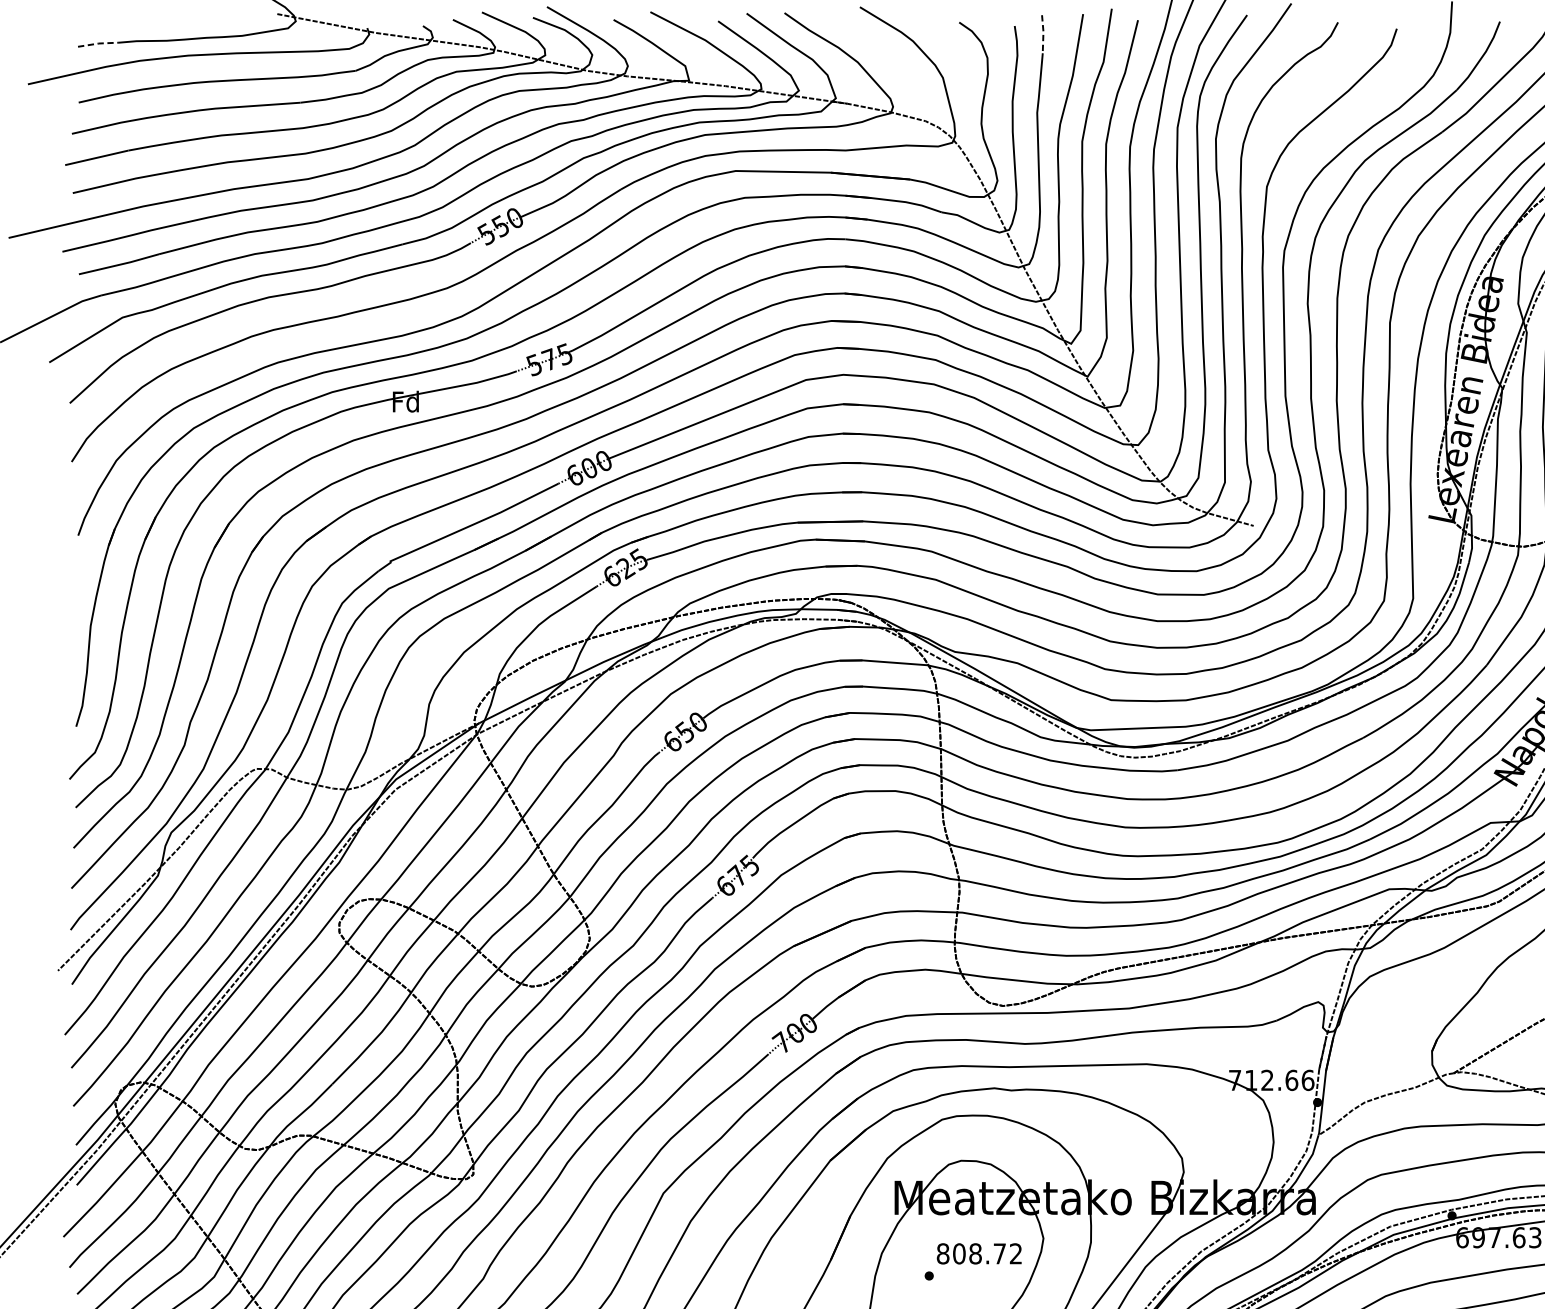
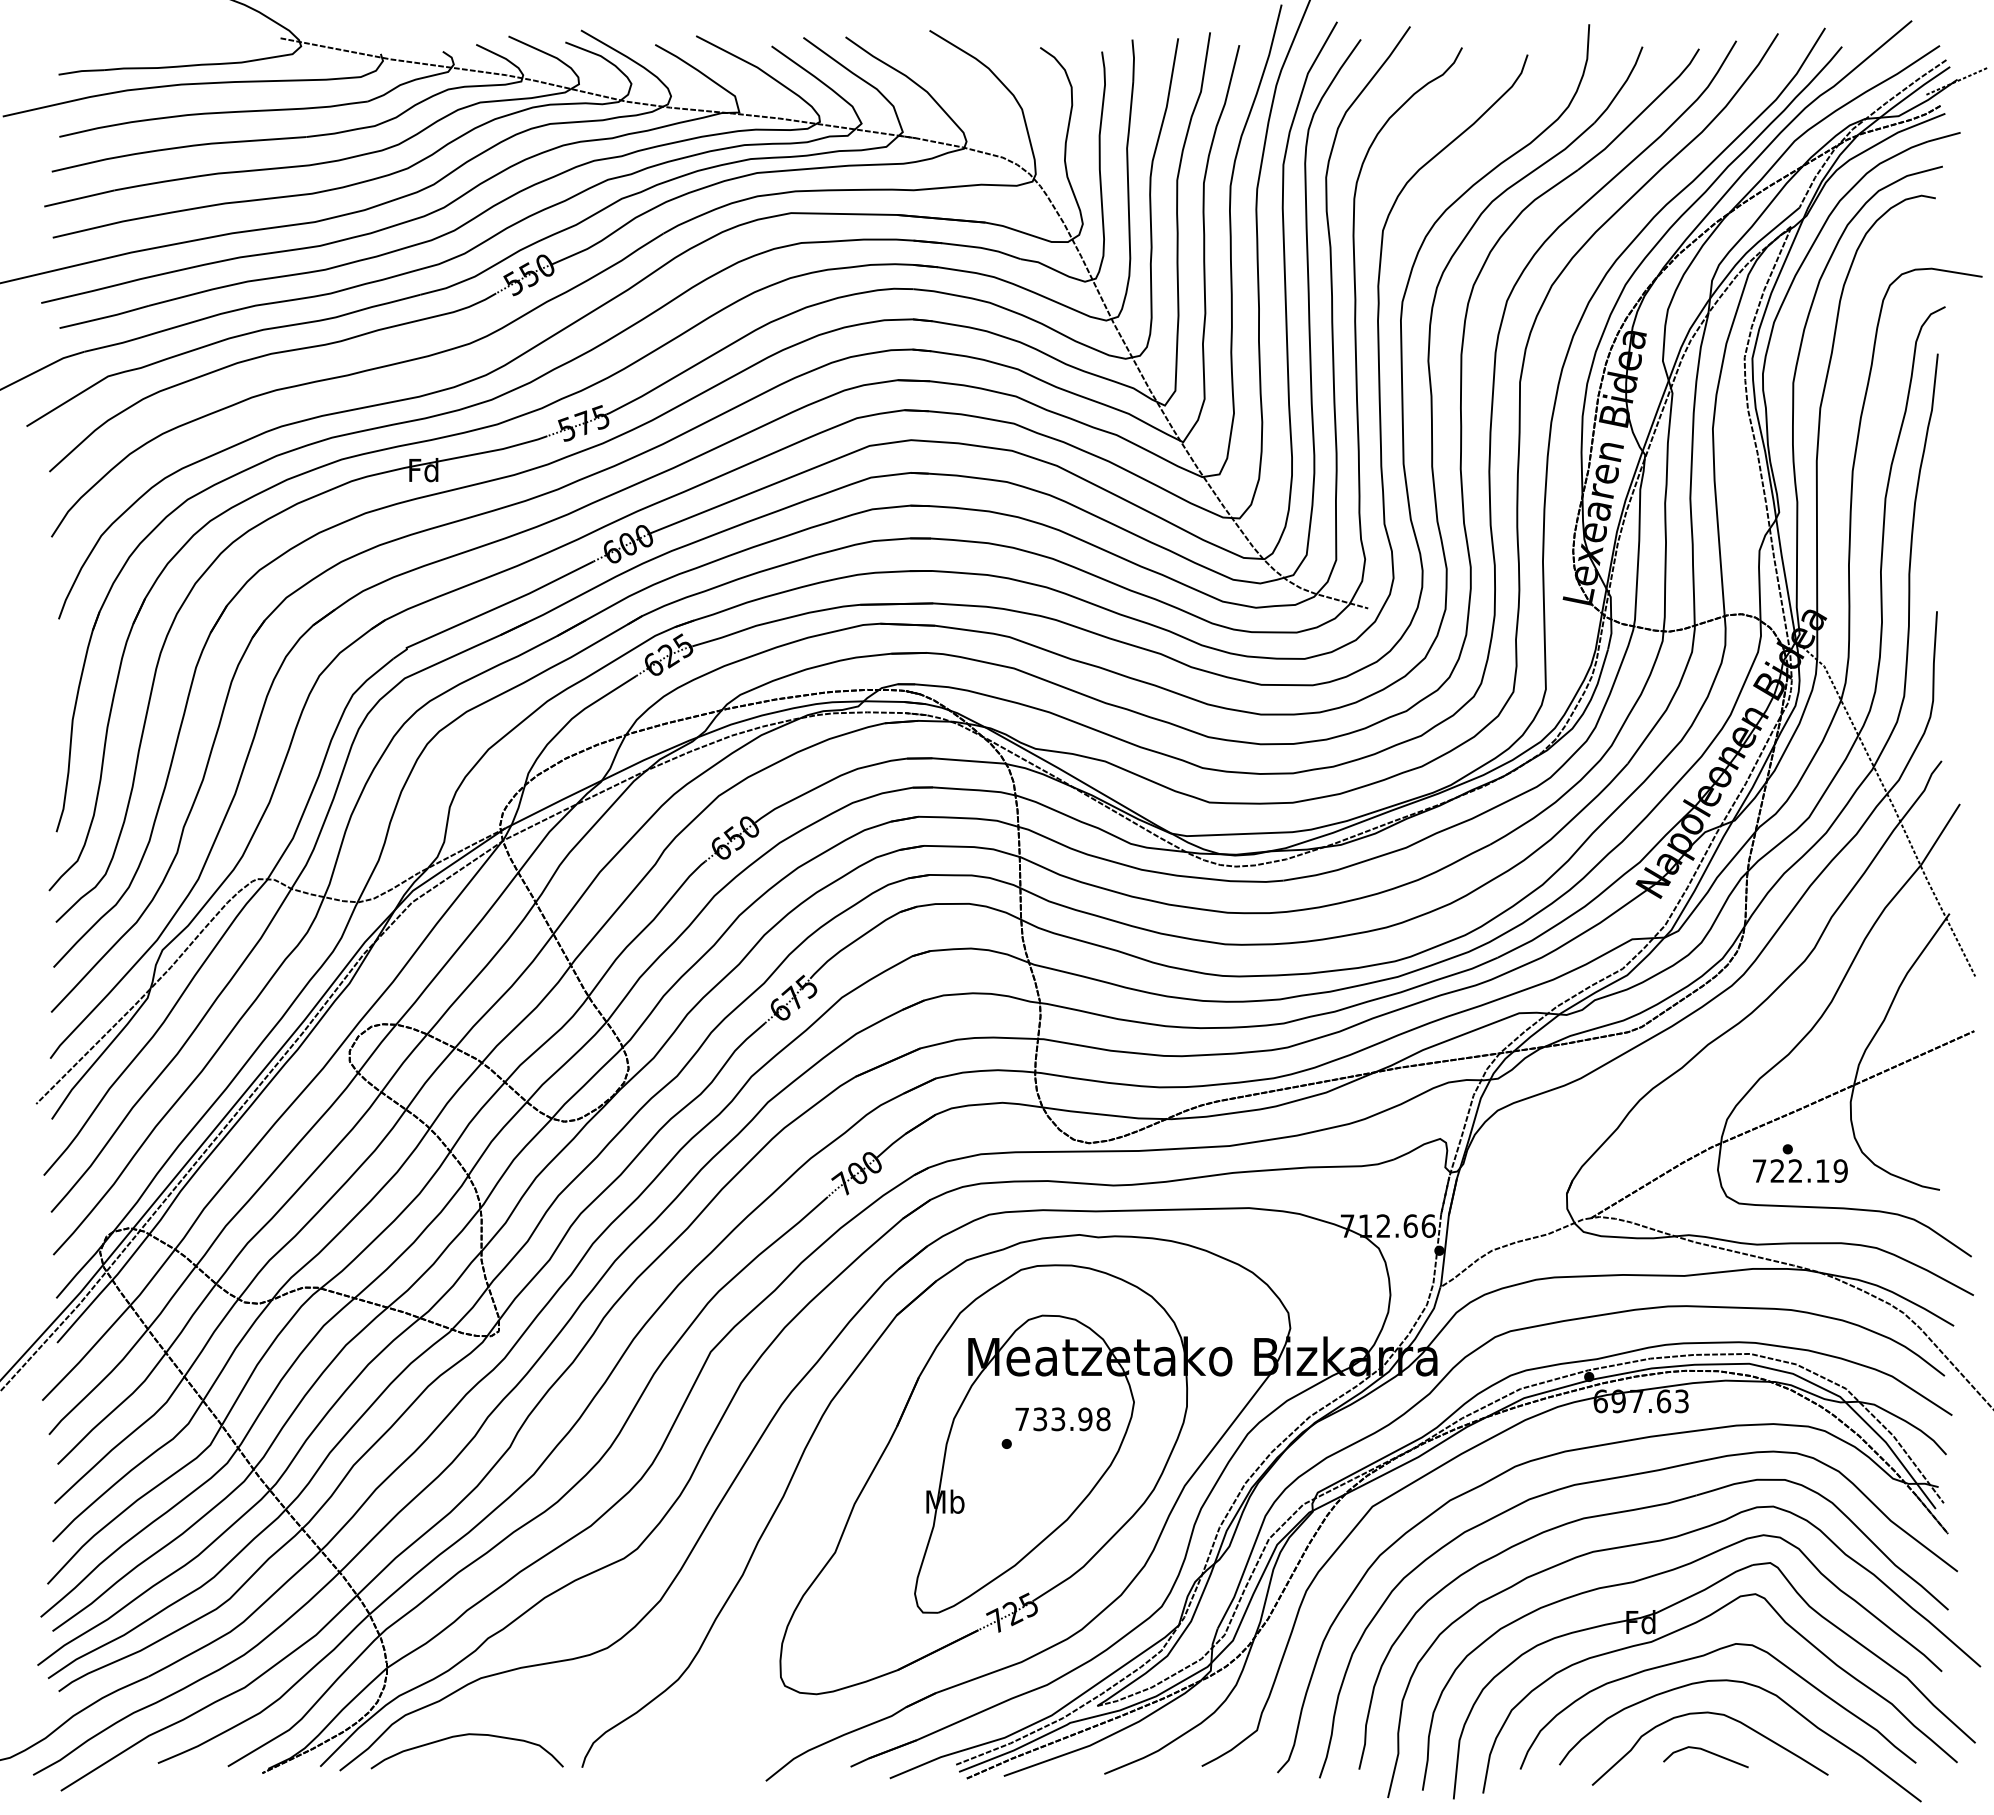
line: (1042, 33) -> (1133, 59), dashed -> solid
line: (98, 43) -> (81, 71), dashed -> solid
text: (979, 1253) -> (1062, 1419), 808.72 -> 733.98

